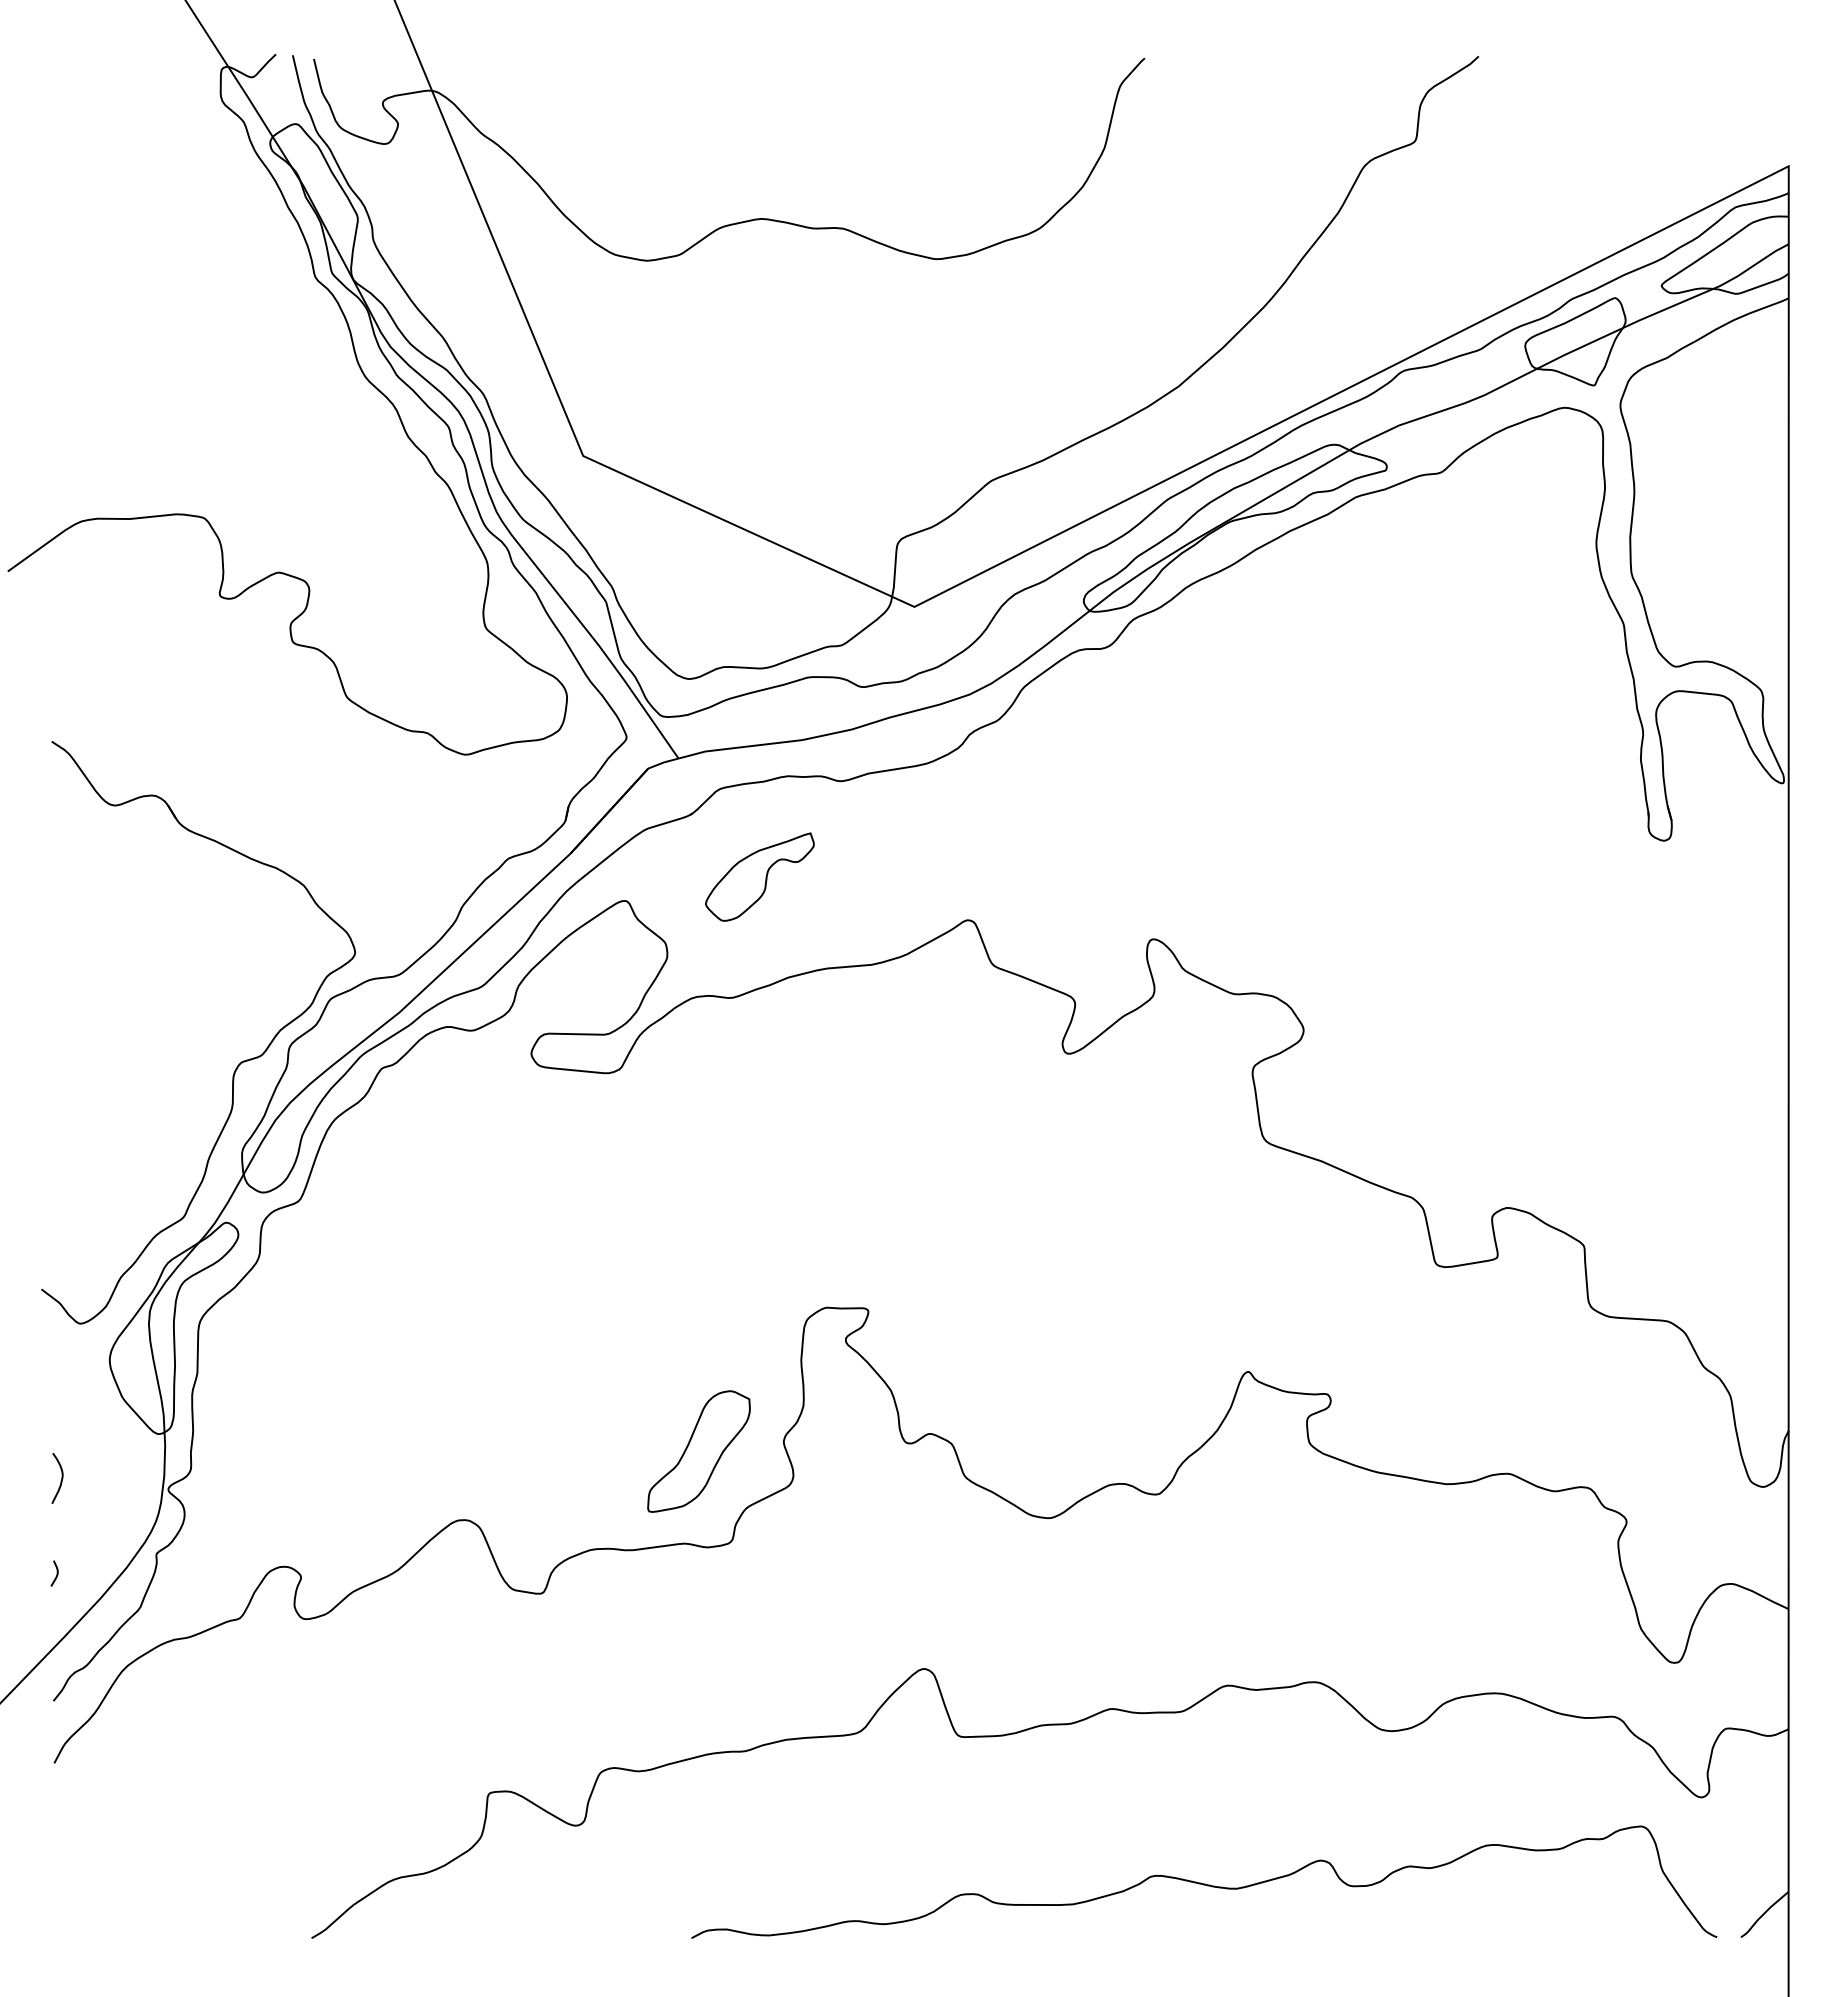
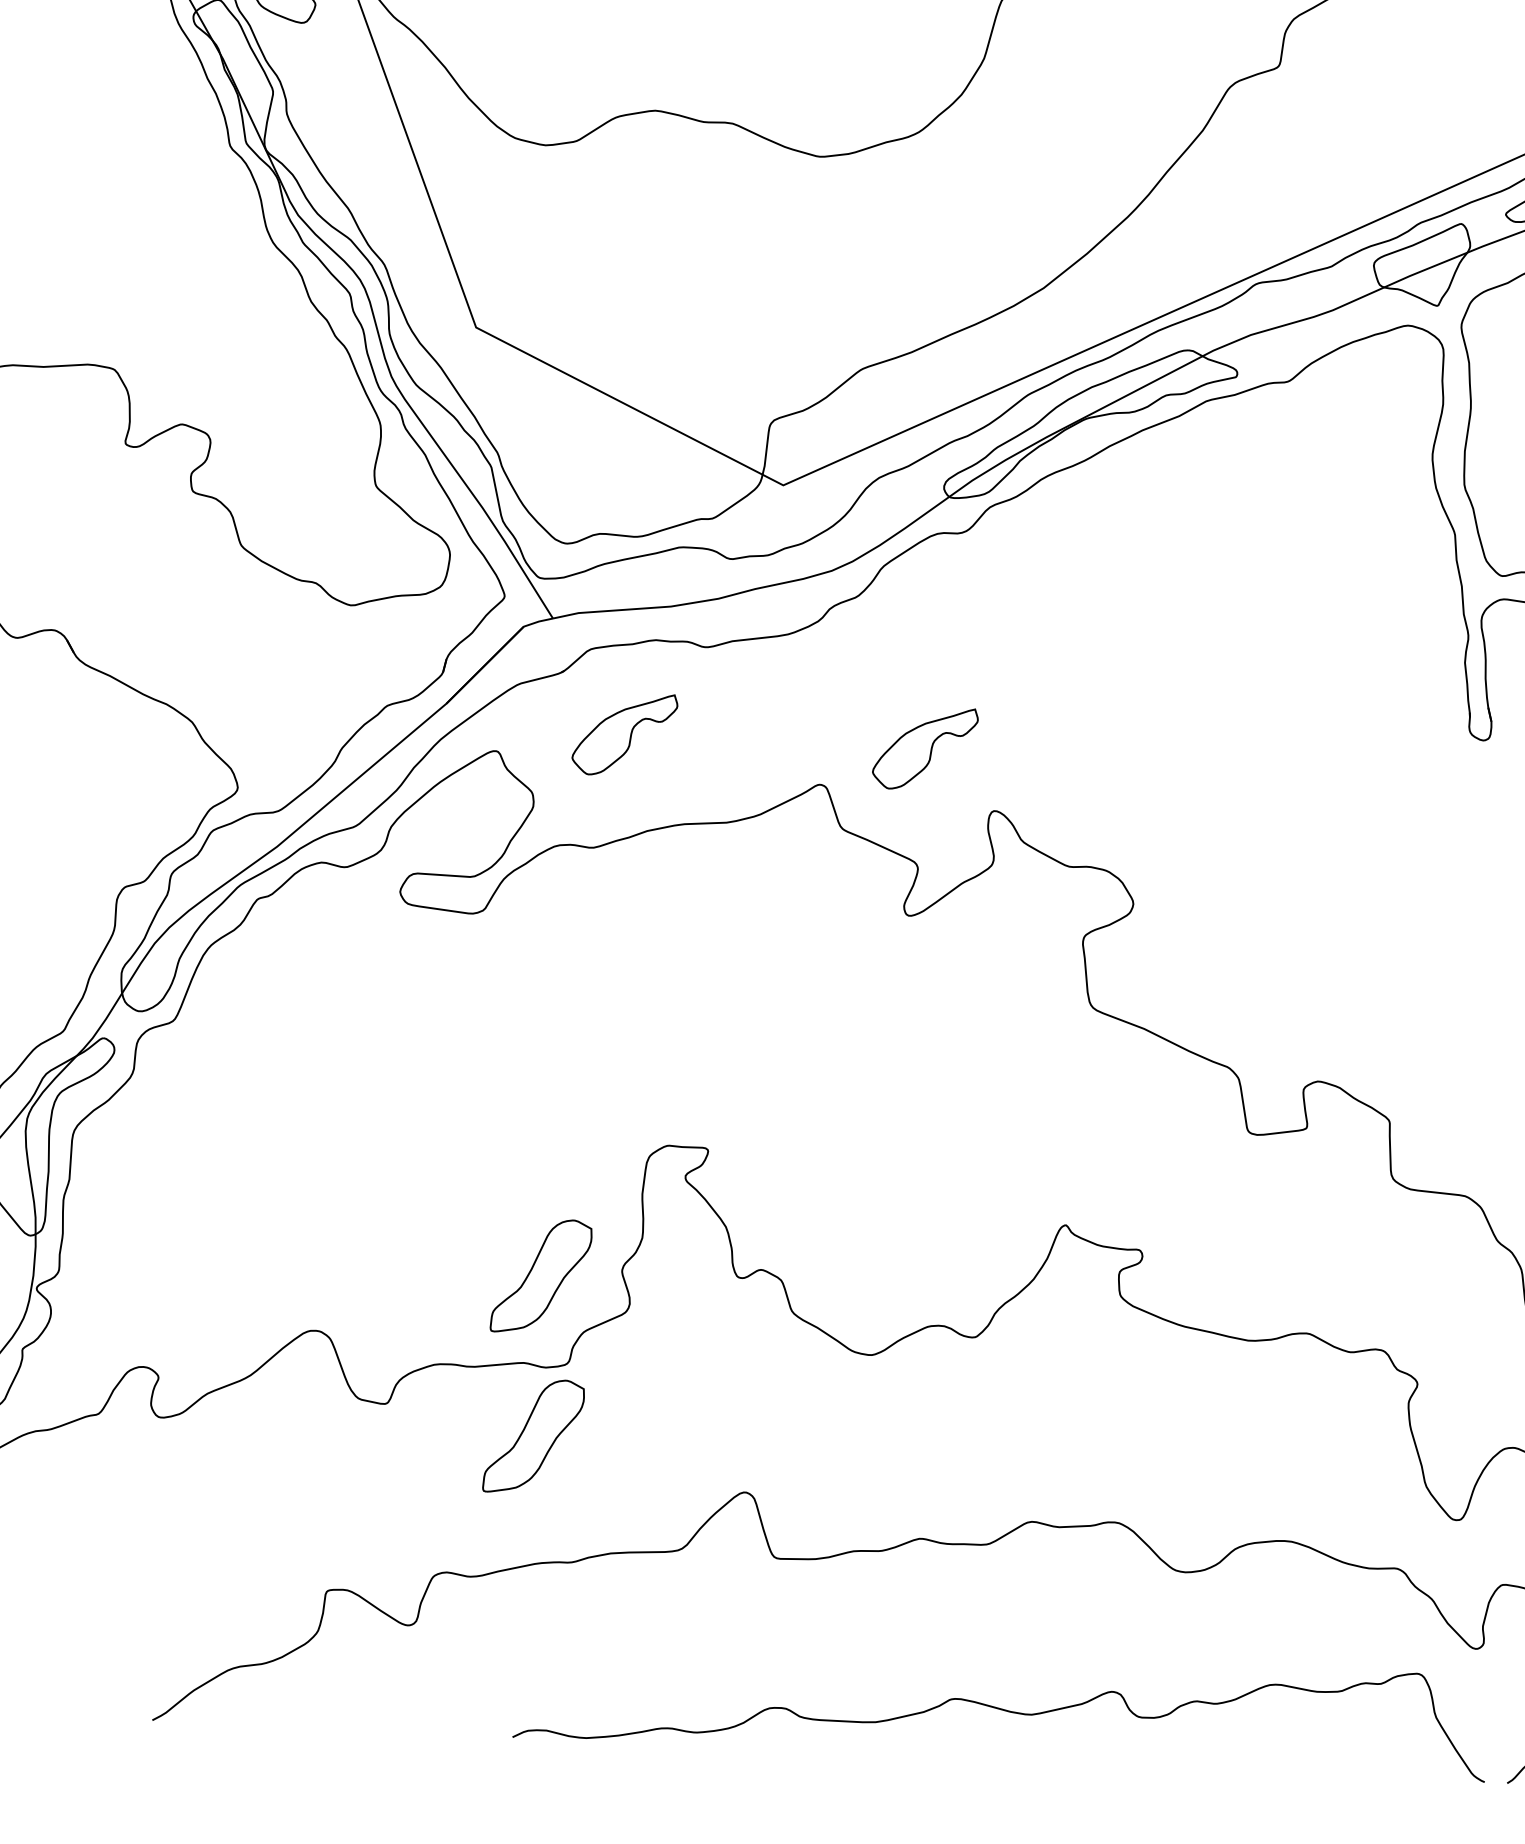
part: (1076, 876) -> (924, 748), added
part: (698, 1620) -> (533, 1436), added

